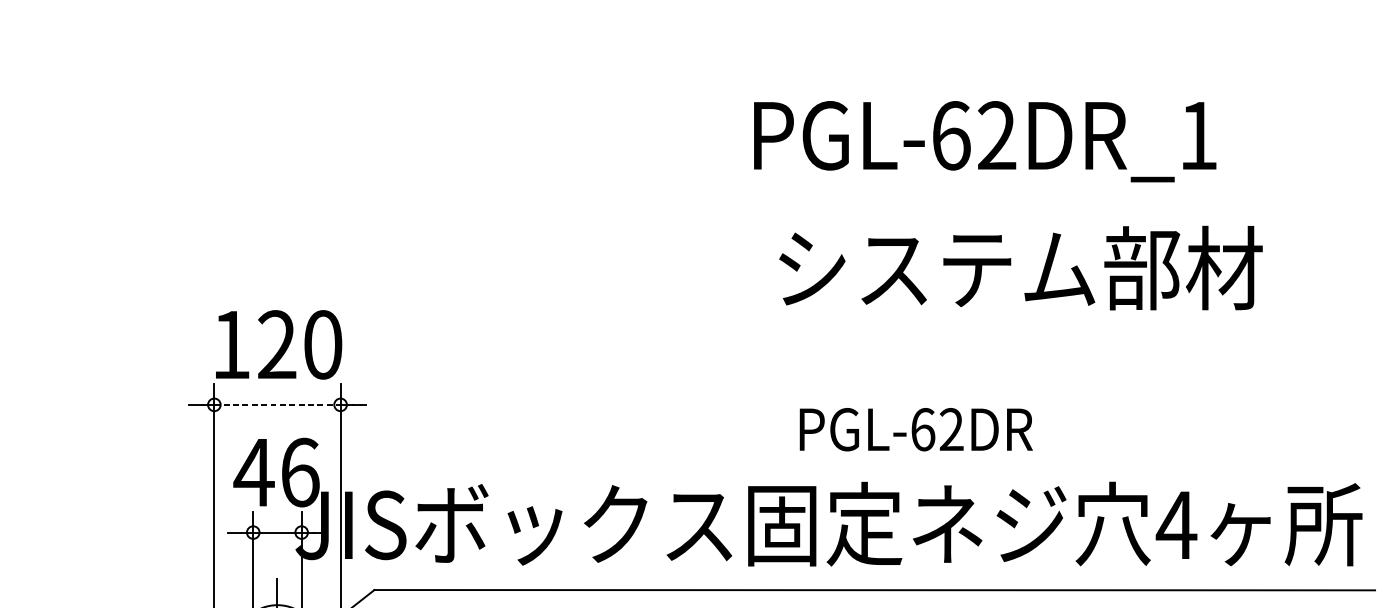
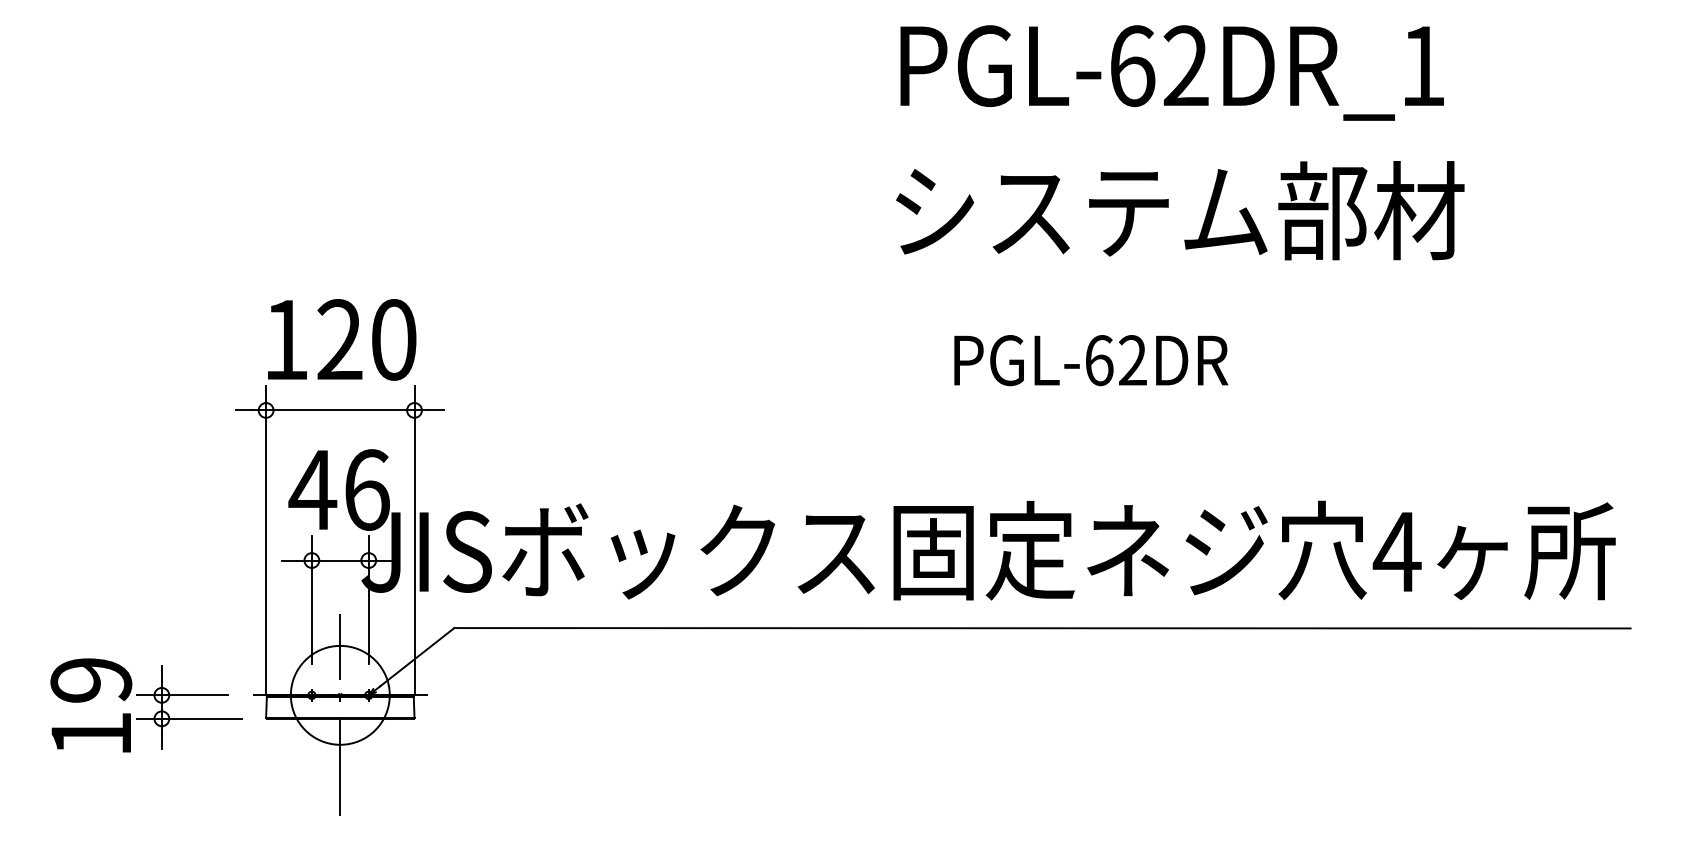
text: (984, 141) -> (1171, 72), moved
text: (1021, 267) -> (1180, 210), moved
line: (277, 404) -> (340, 410), dashed -> solid
text: (916, 429) -> (1091, 360), moved

